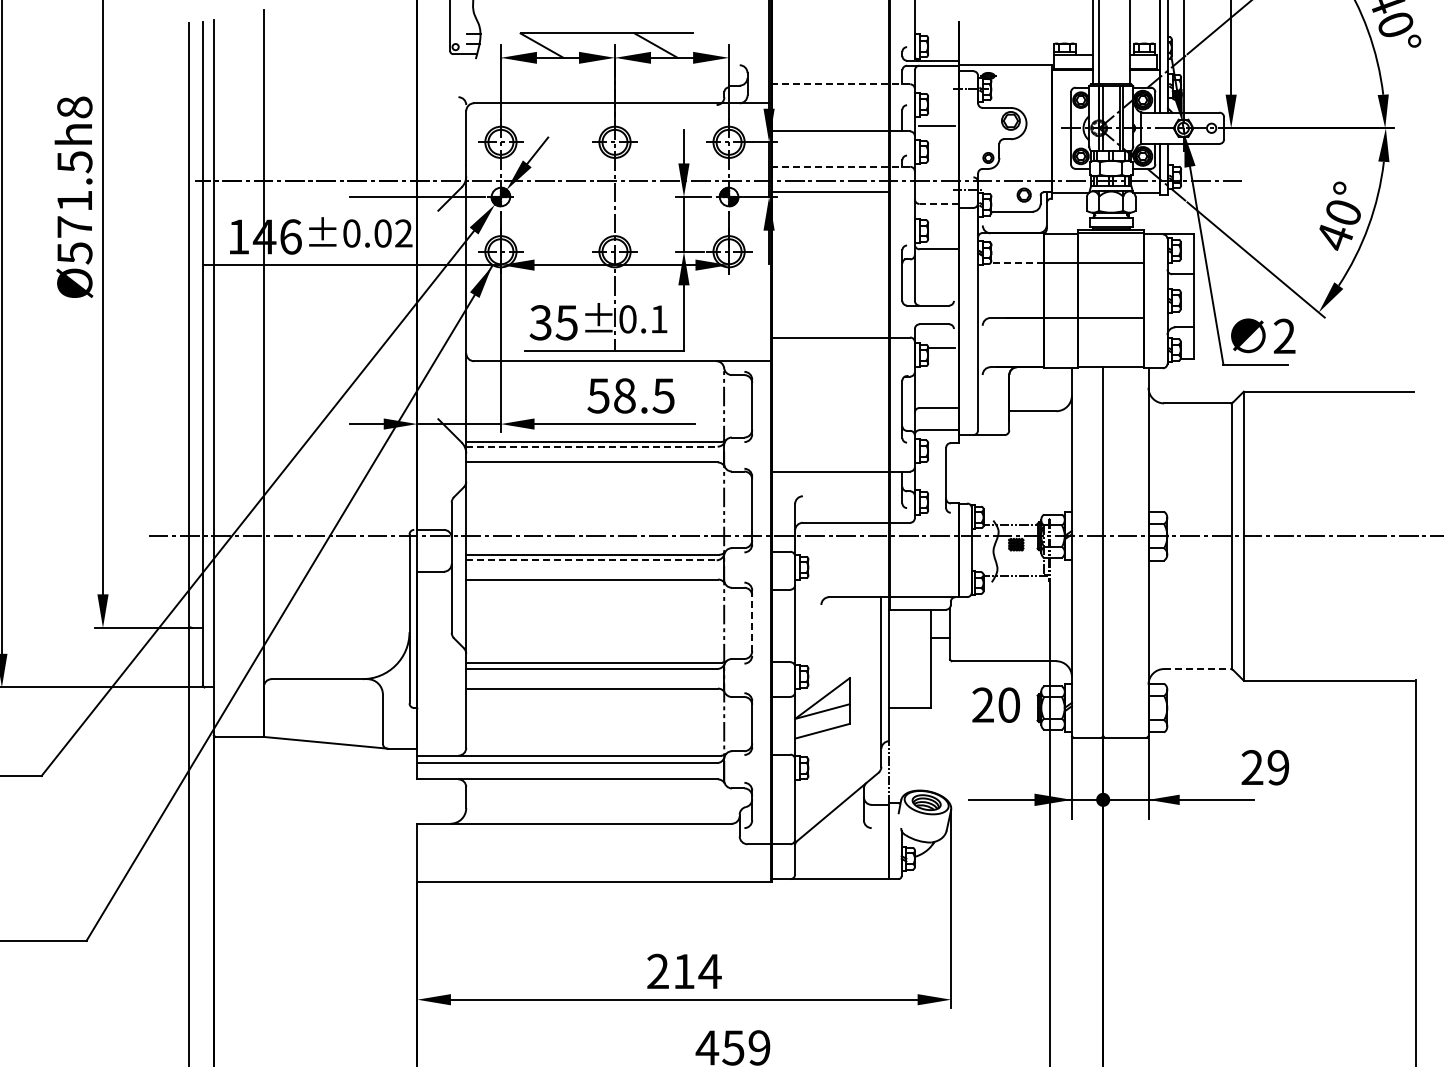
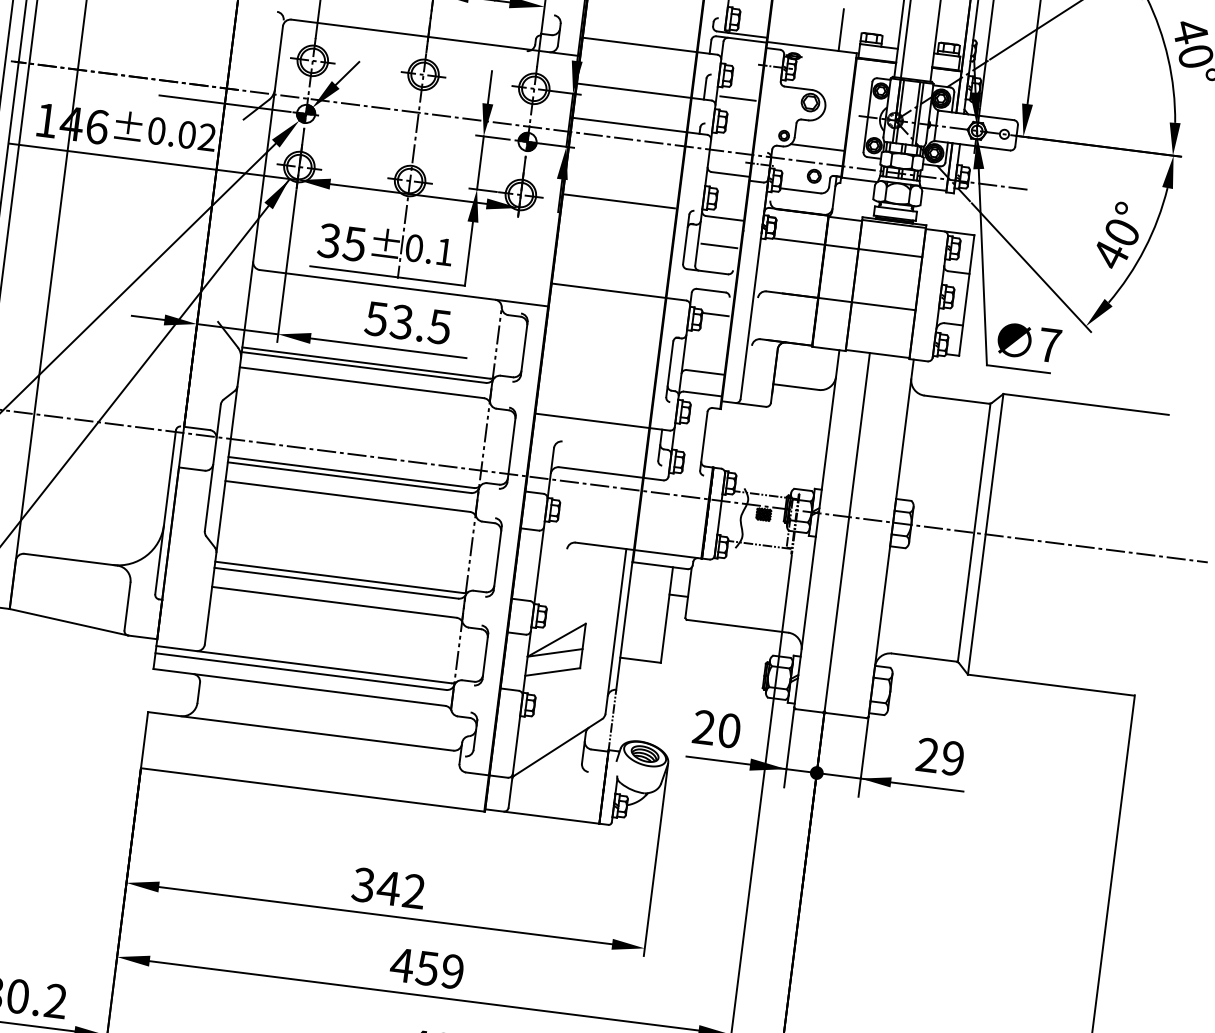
line: (1032, 43) -> (840, 30), added
line: (840, 84) -> (649, 46), dashed -> solid
line: (1023, 165) -> (817, 147), added
line: (840, 166) -> (639, 125), dashed -> solid
line: (829, 191) -> (619, 201), moved
line: (939, 204) -> (730, 174), dashed -> solid
line: (1017, 263) -> (799, 241), dashed -> solid
line: (936, 277) -> (719, 245), added
text: (1284, 335) -> (1049, 344), 2 -> 7
text: (624, 395) -> (401, 321), 58.5 -> 53.5
line: (591, 446) -> (363, 367), dashed -> solid
line: (591, 560) -> (349, 477), dashed -> solid
line: (752, 623) -> (498, 558), dashed -> solid
line: (1197, 669) -> (924, 658), dashed -> solid
text: (995, 704) -> (716, 728), moved
text: (1264, 767) -> (939, 756), moved
text: (683, 971) -> (388, 888), 214 -> 342

